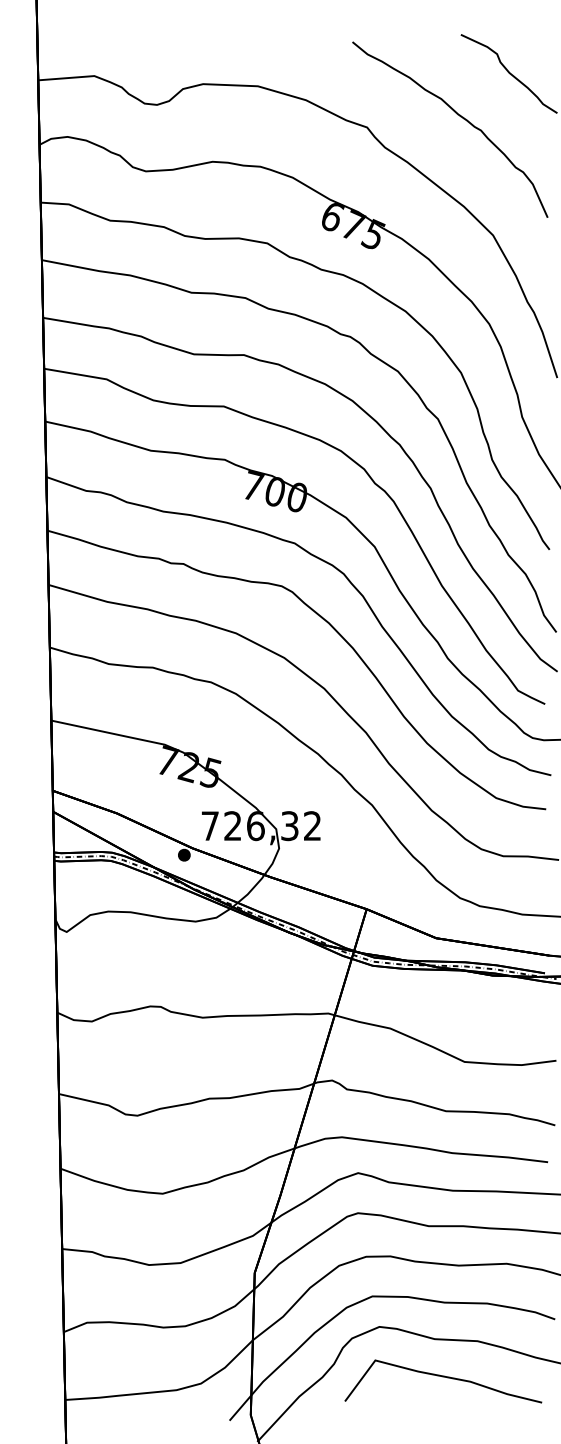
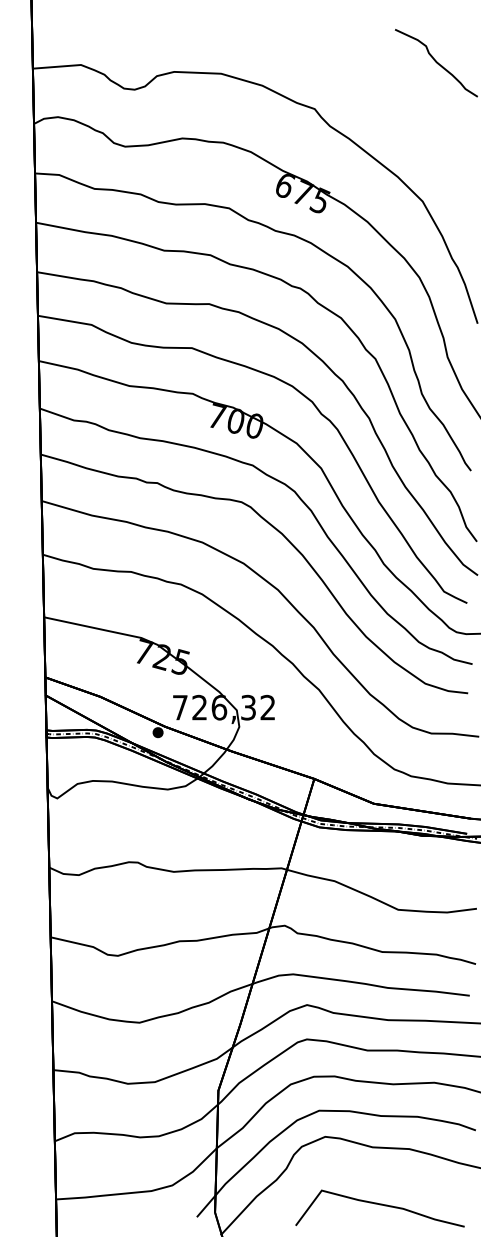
curve: (460, 117) -> (394, 100), removed
curve: (442, 1377) -> (379, 1205), moved

